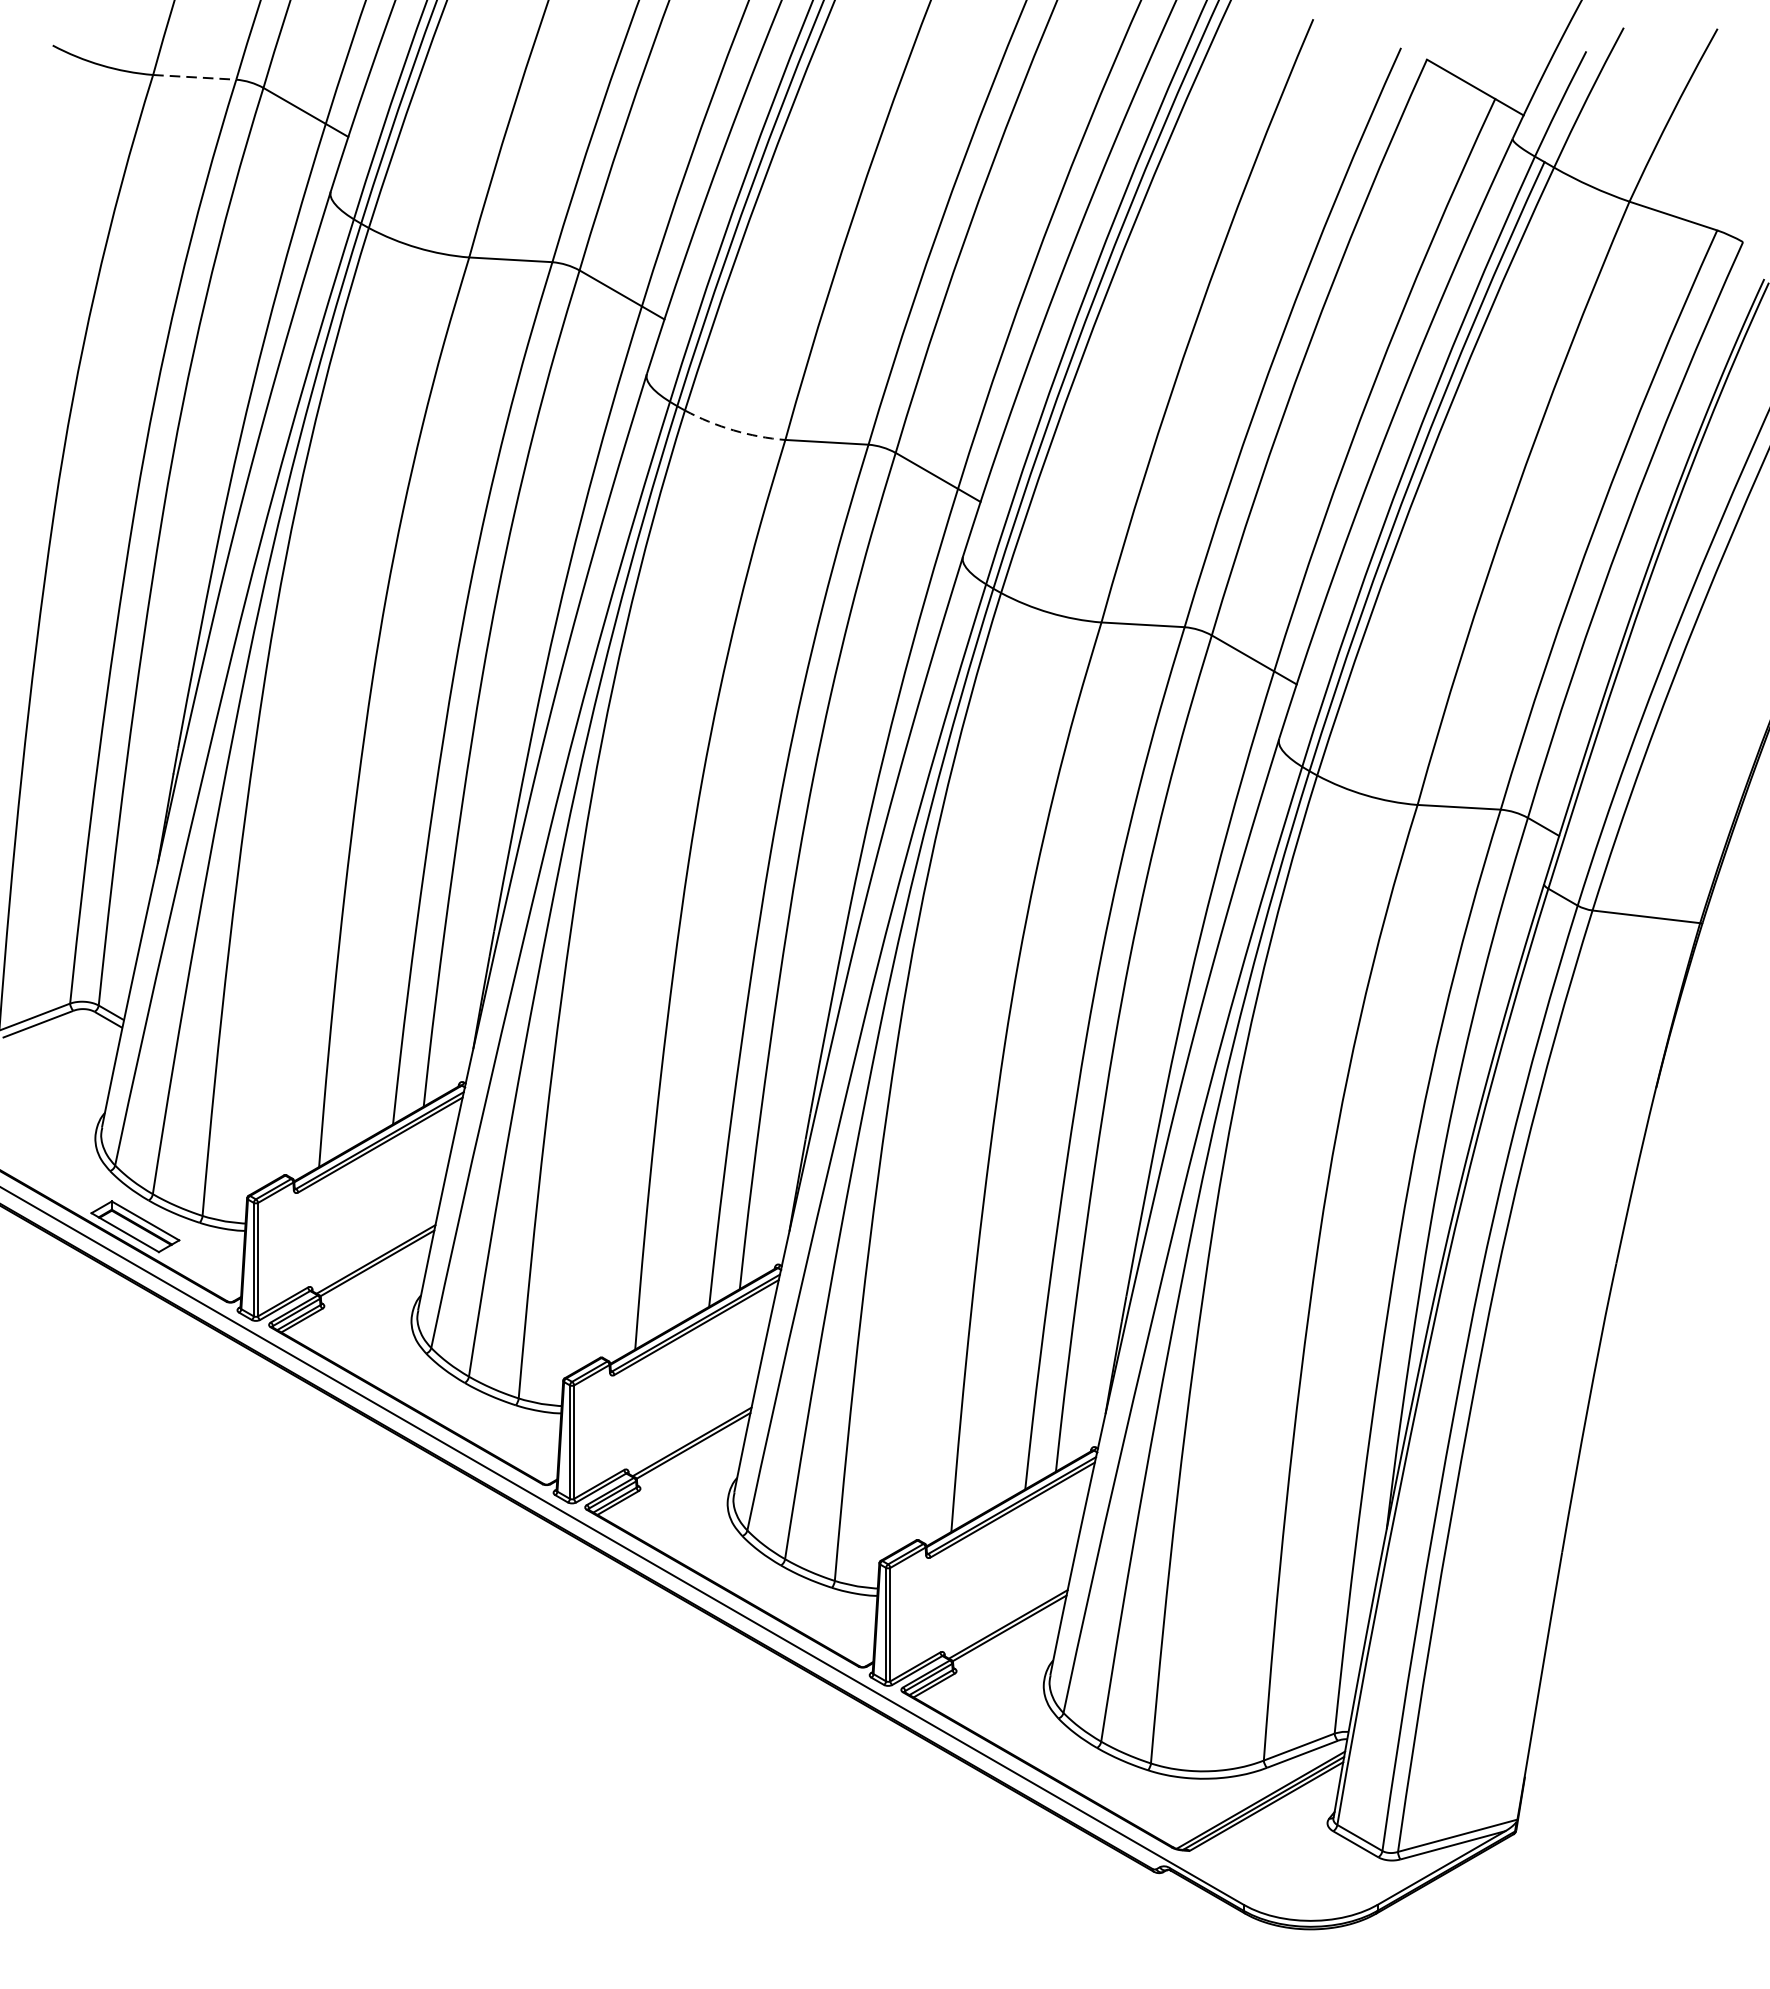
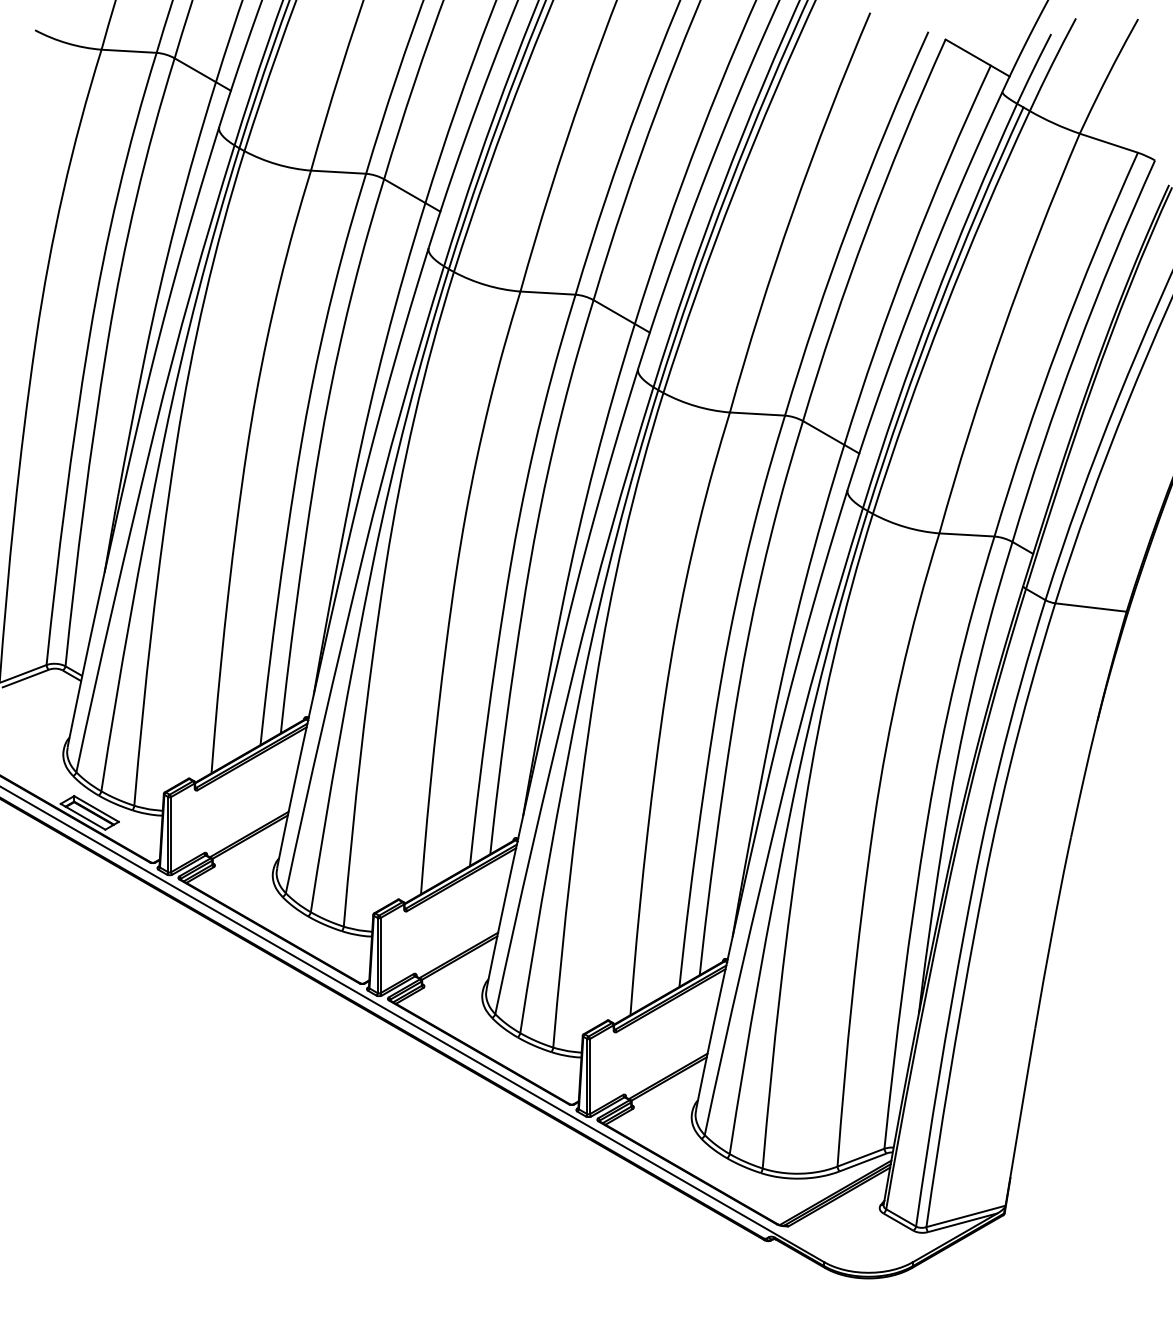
line: (195, 77) -> (129, 51), dashed -> solid
arc: (734, 430) -> (486, 285), dashed -> solid

